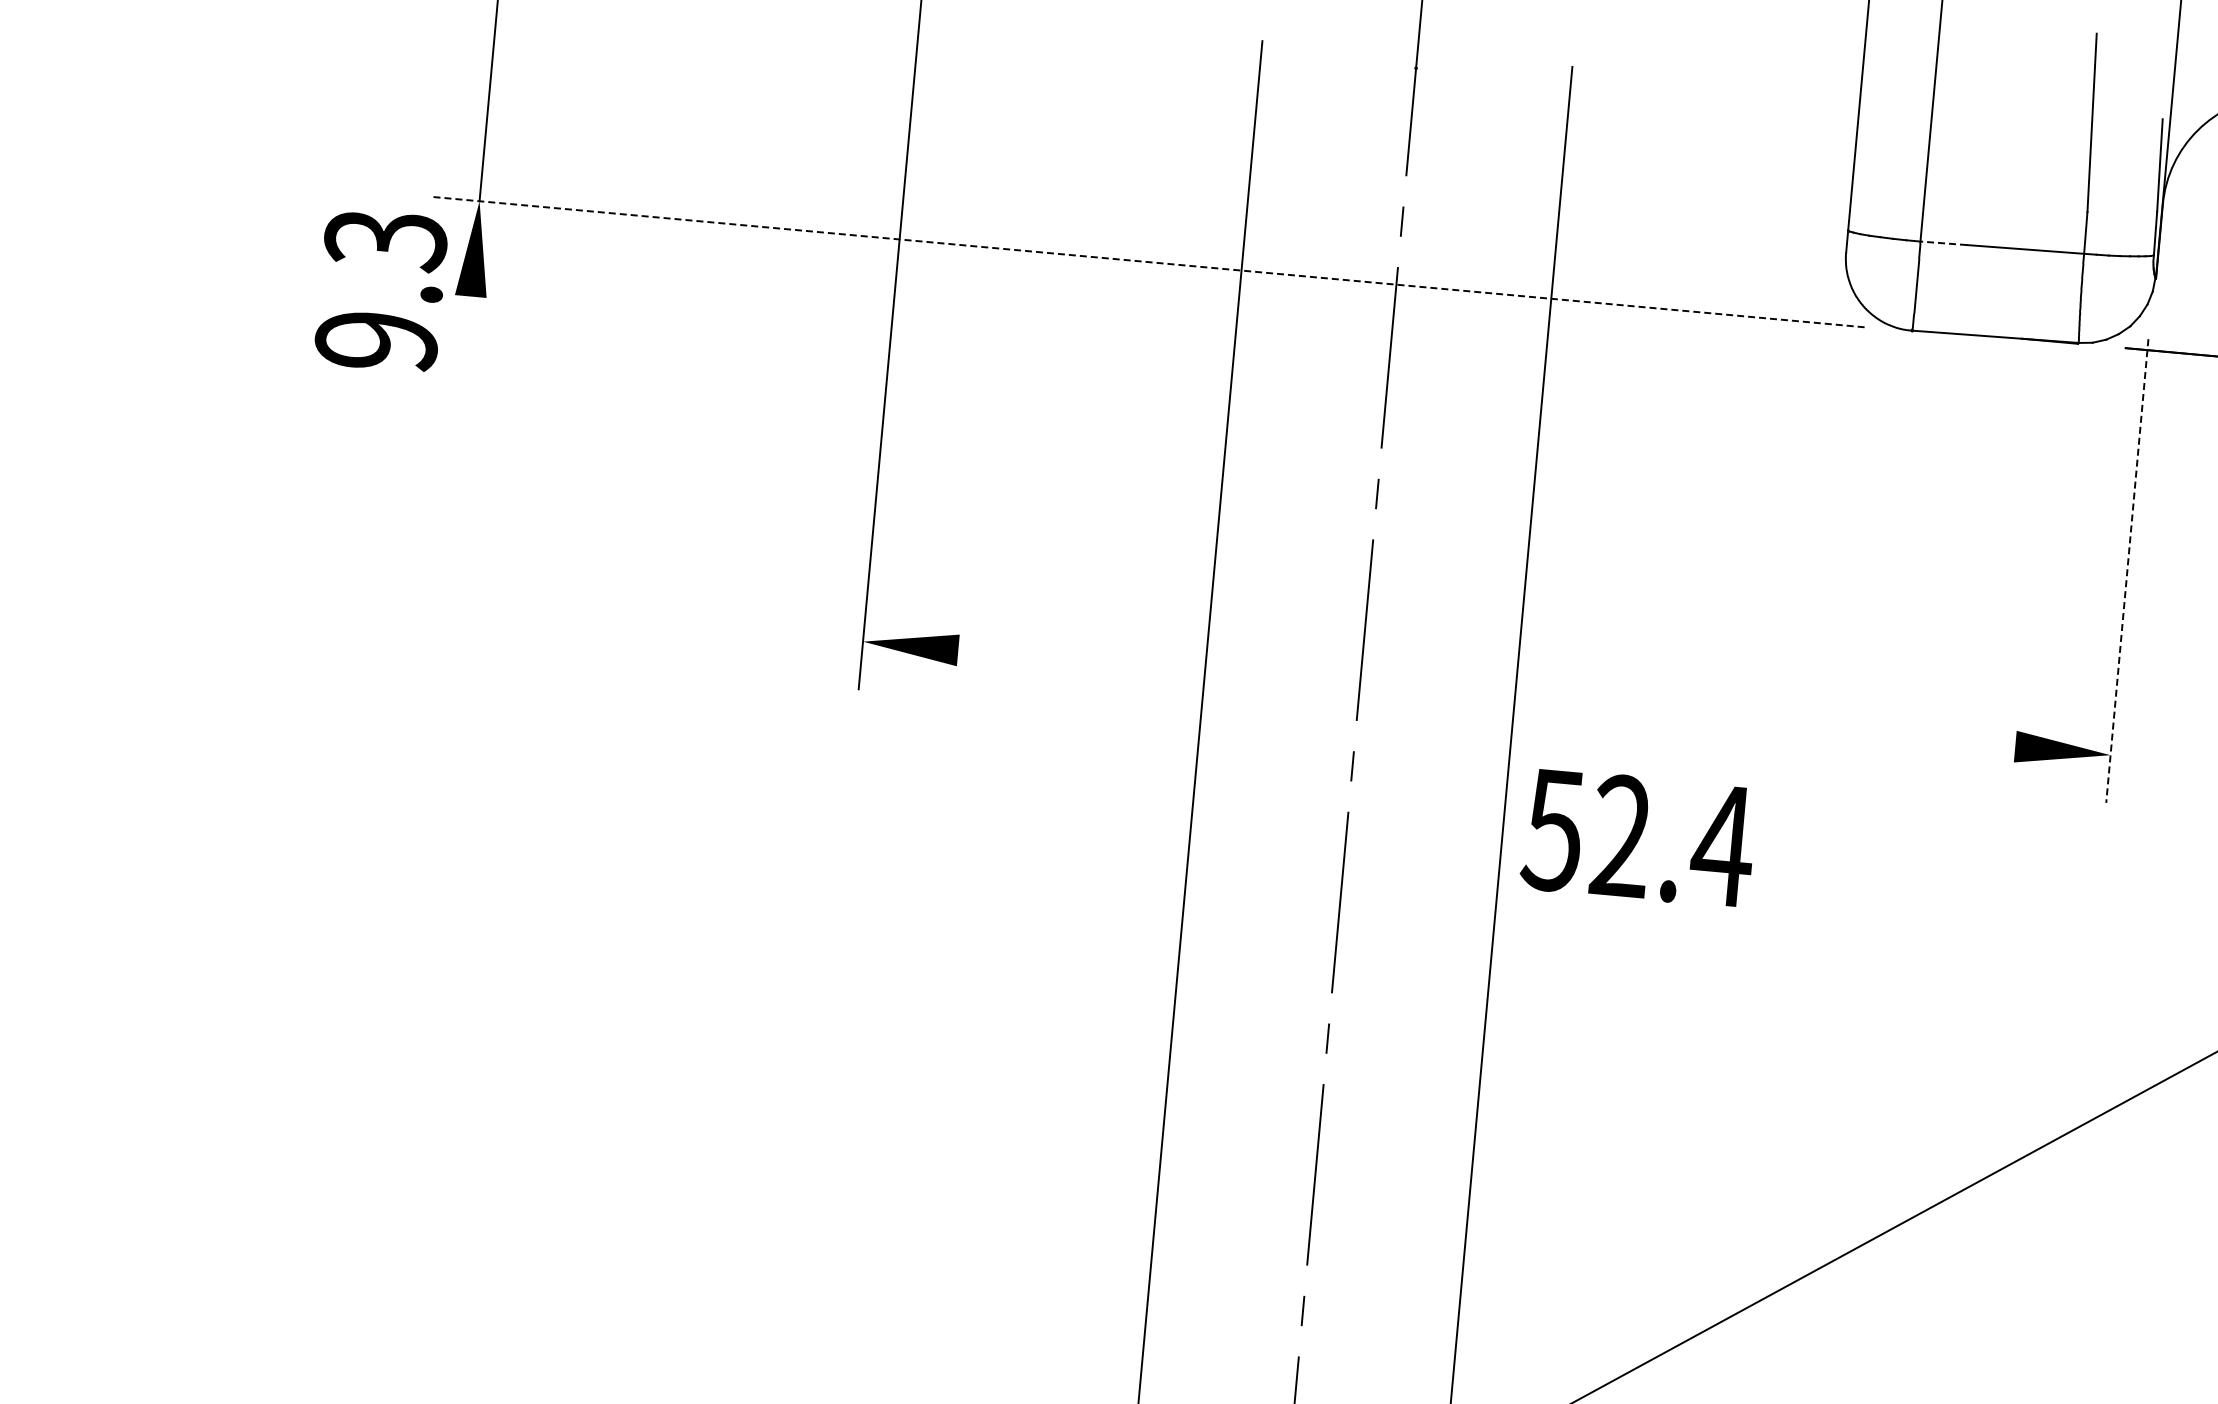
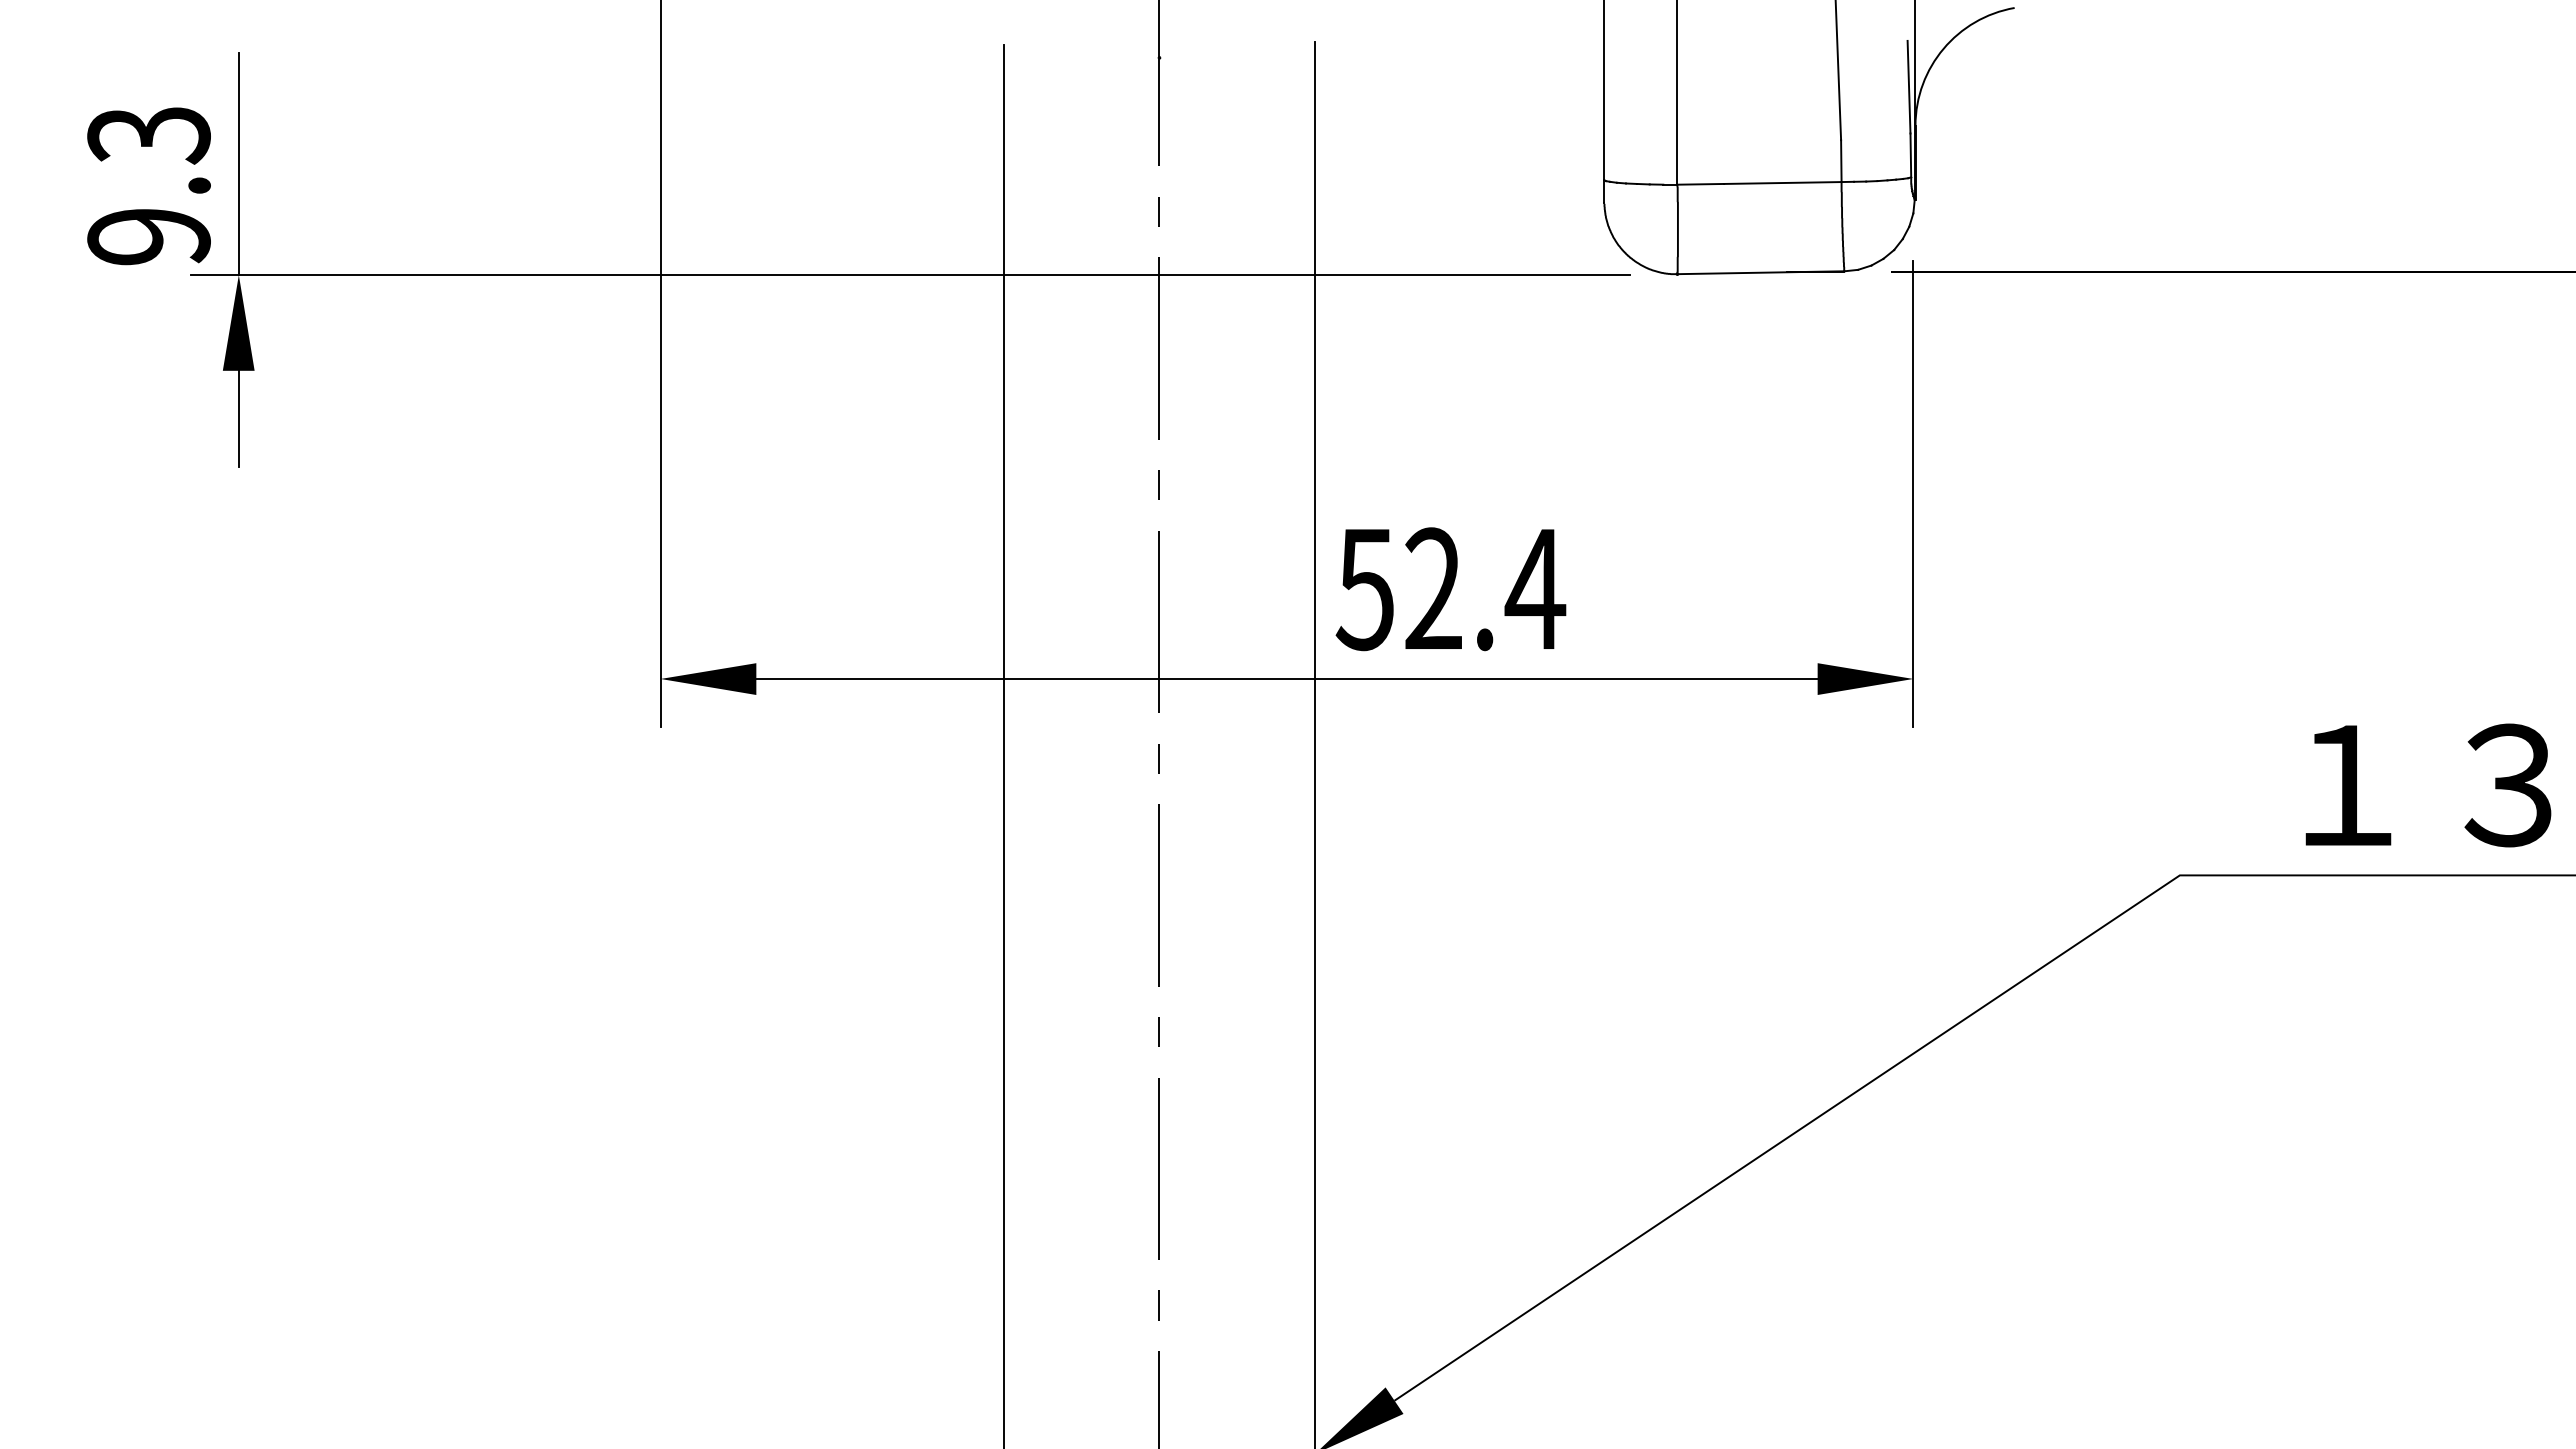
line: (1943, 243) -> (1700, 184), dashed -> solid
line: (1147, 262) -> (909, 275), dashed -> solid
text: (380, 291) -> (148, 186), moved
line: (466, 344) -> (238, 418), added
line: (2127, 571) -> (1913, 494), dashed -> solid
line: (1486, 697) -> (1286, 678), added
text: (1638, 838) -> (1450, 589), moved

